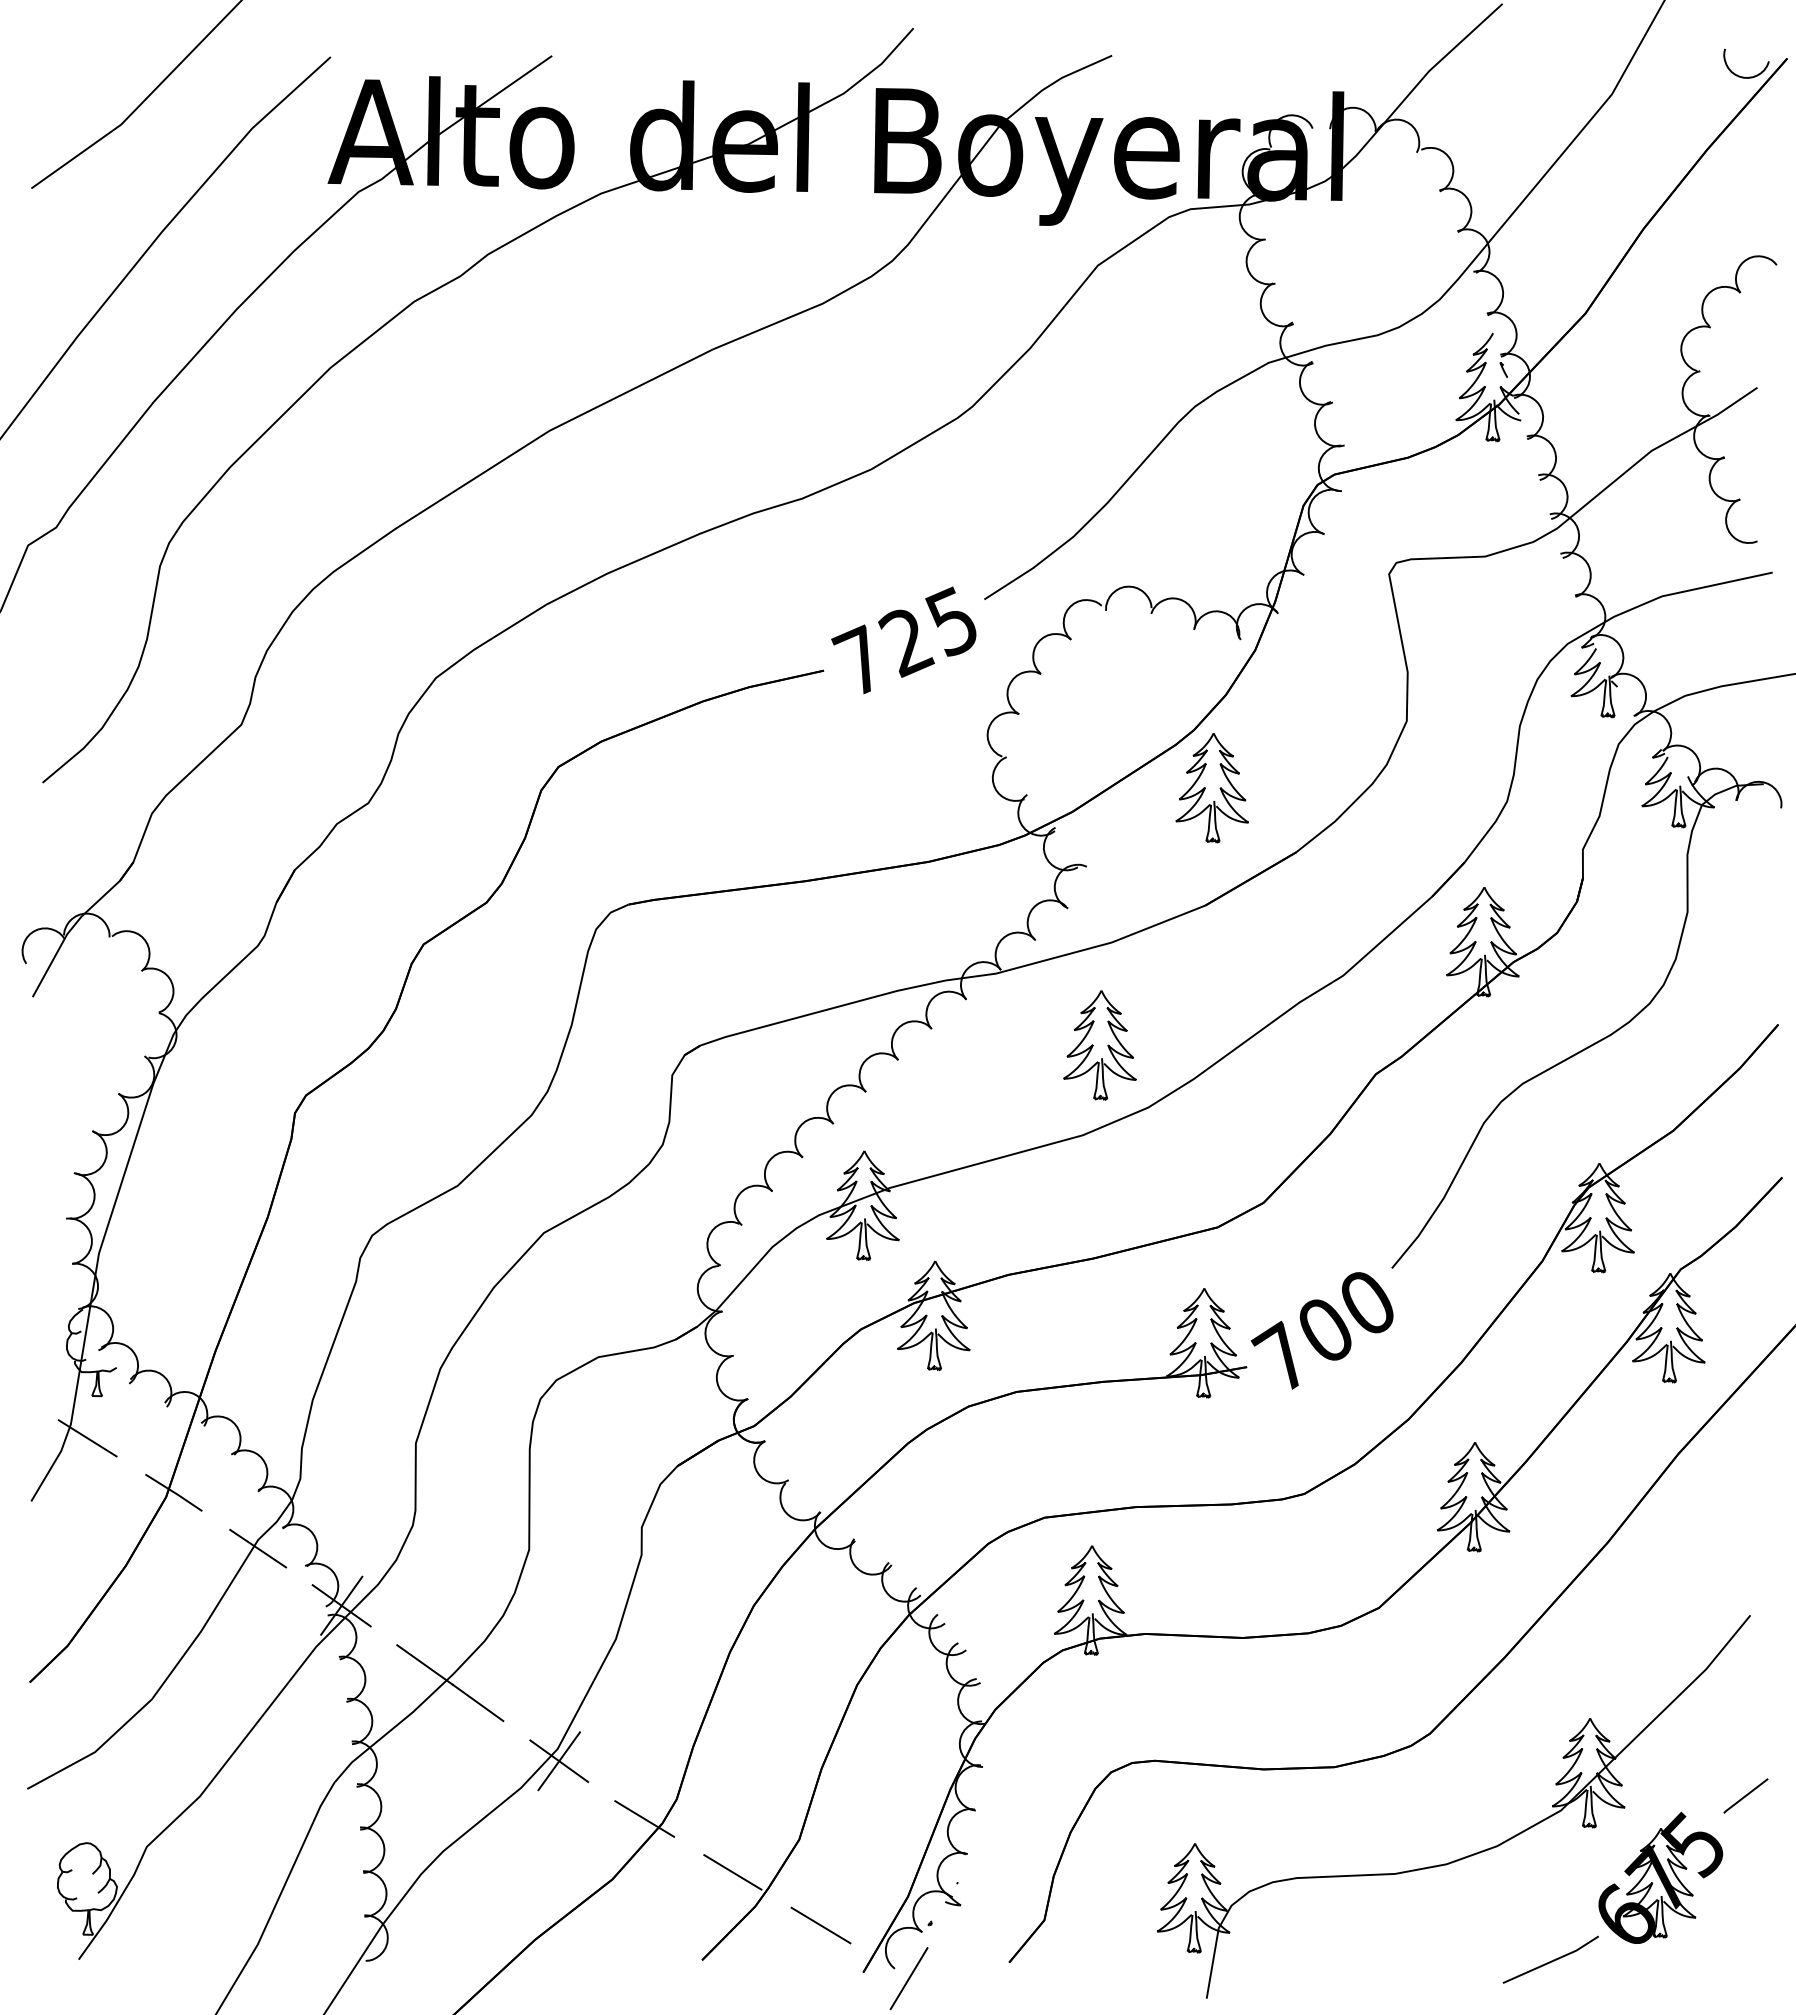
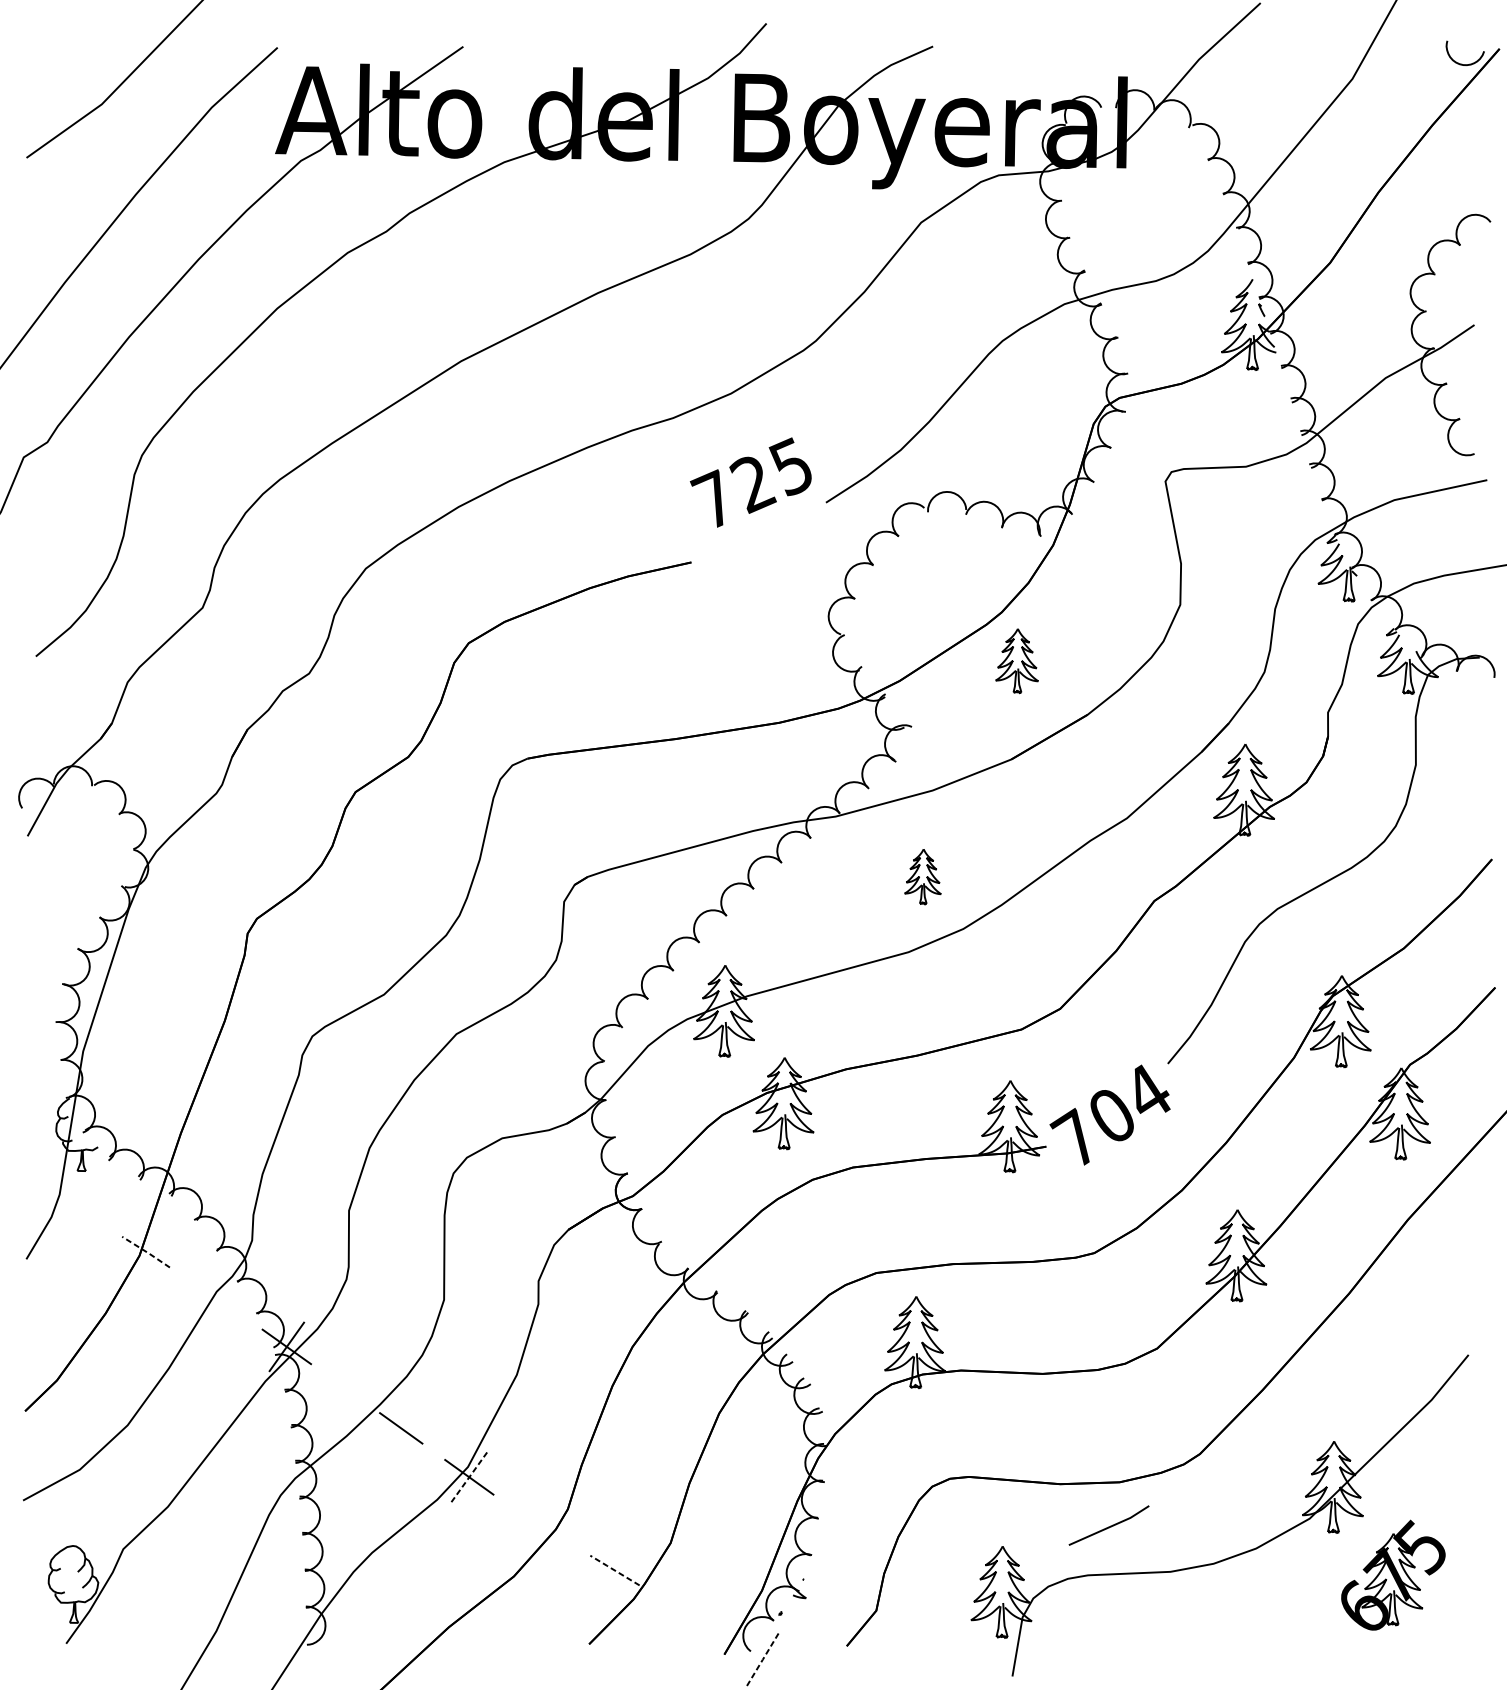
text: (903, 640) -> (750, 482), moved
part: (1211, 788) -> (1016, 661), size x0.7
part: (1099, 1045) -> (922, 876), size x0.6
text: (1368, 1301) -> (1148, 1091), 700 -> 704
line: (87, 1438) -> (73, 1206), removed
line: (174, 1492) -> (146, 1251), solid -> dashed
line: (258, 1548) -> (217, 1298), removed
line: (424, 1664) -> (356, 1396), removed
line: (559, 1761) -> (469, 1477), solid -> dashed
line: (1745, 1795) -> (1464, 1506), removed
line: (644, 1818) -> (540, 1525), removed
line: (731, 1871) -> (613, 1569), solid -> dashed
line: (820, 1925) -> (688, 1615), removed
line: (1551, 1960) -> (1109, 1526), moved
line: (909, 1978) -> (763, 1659), solid -> dashed

